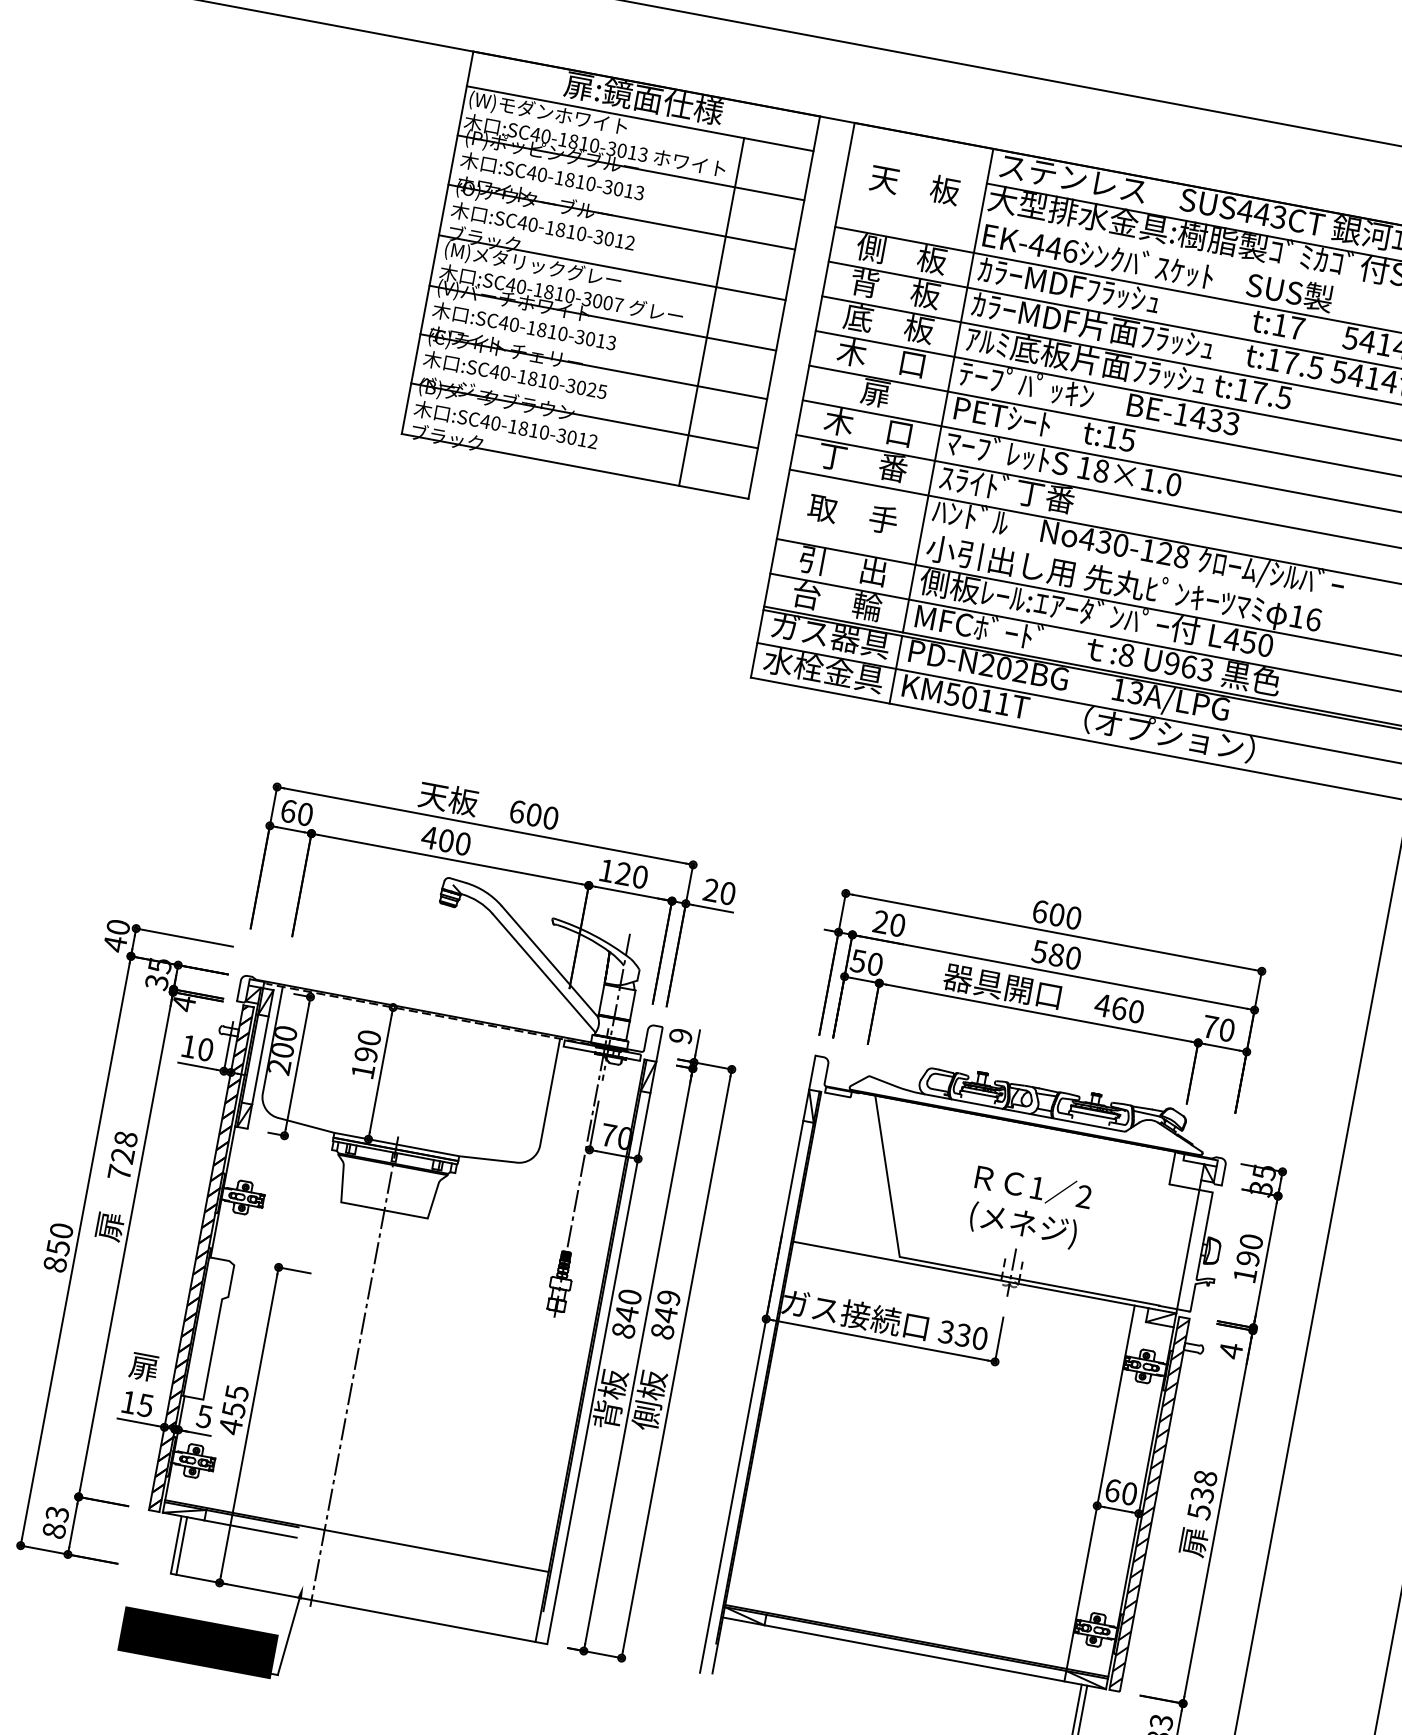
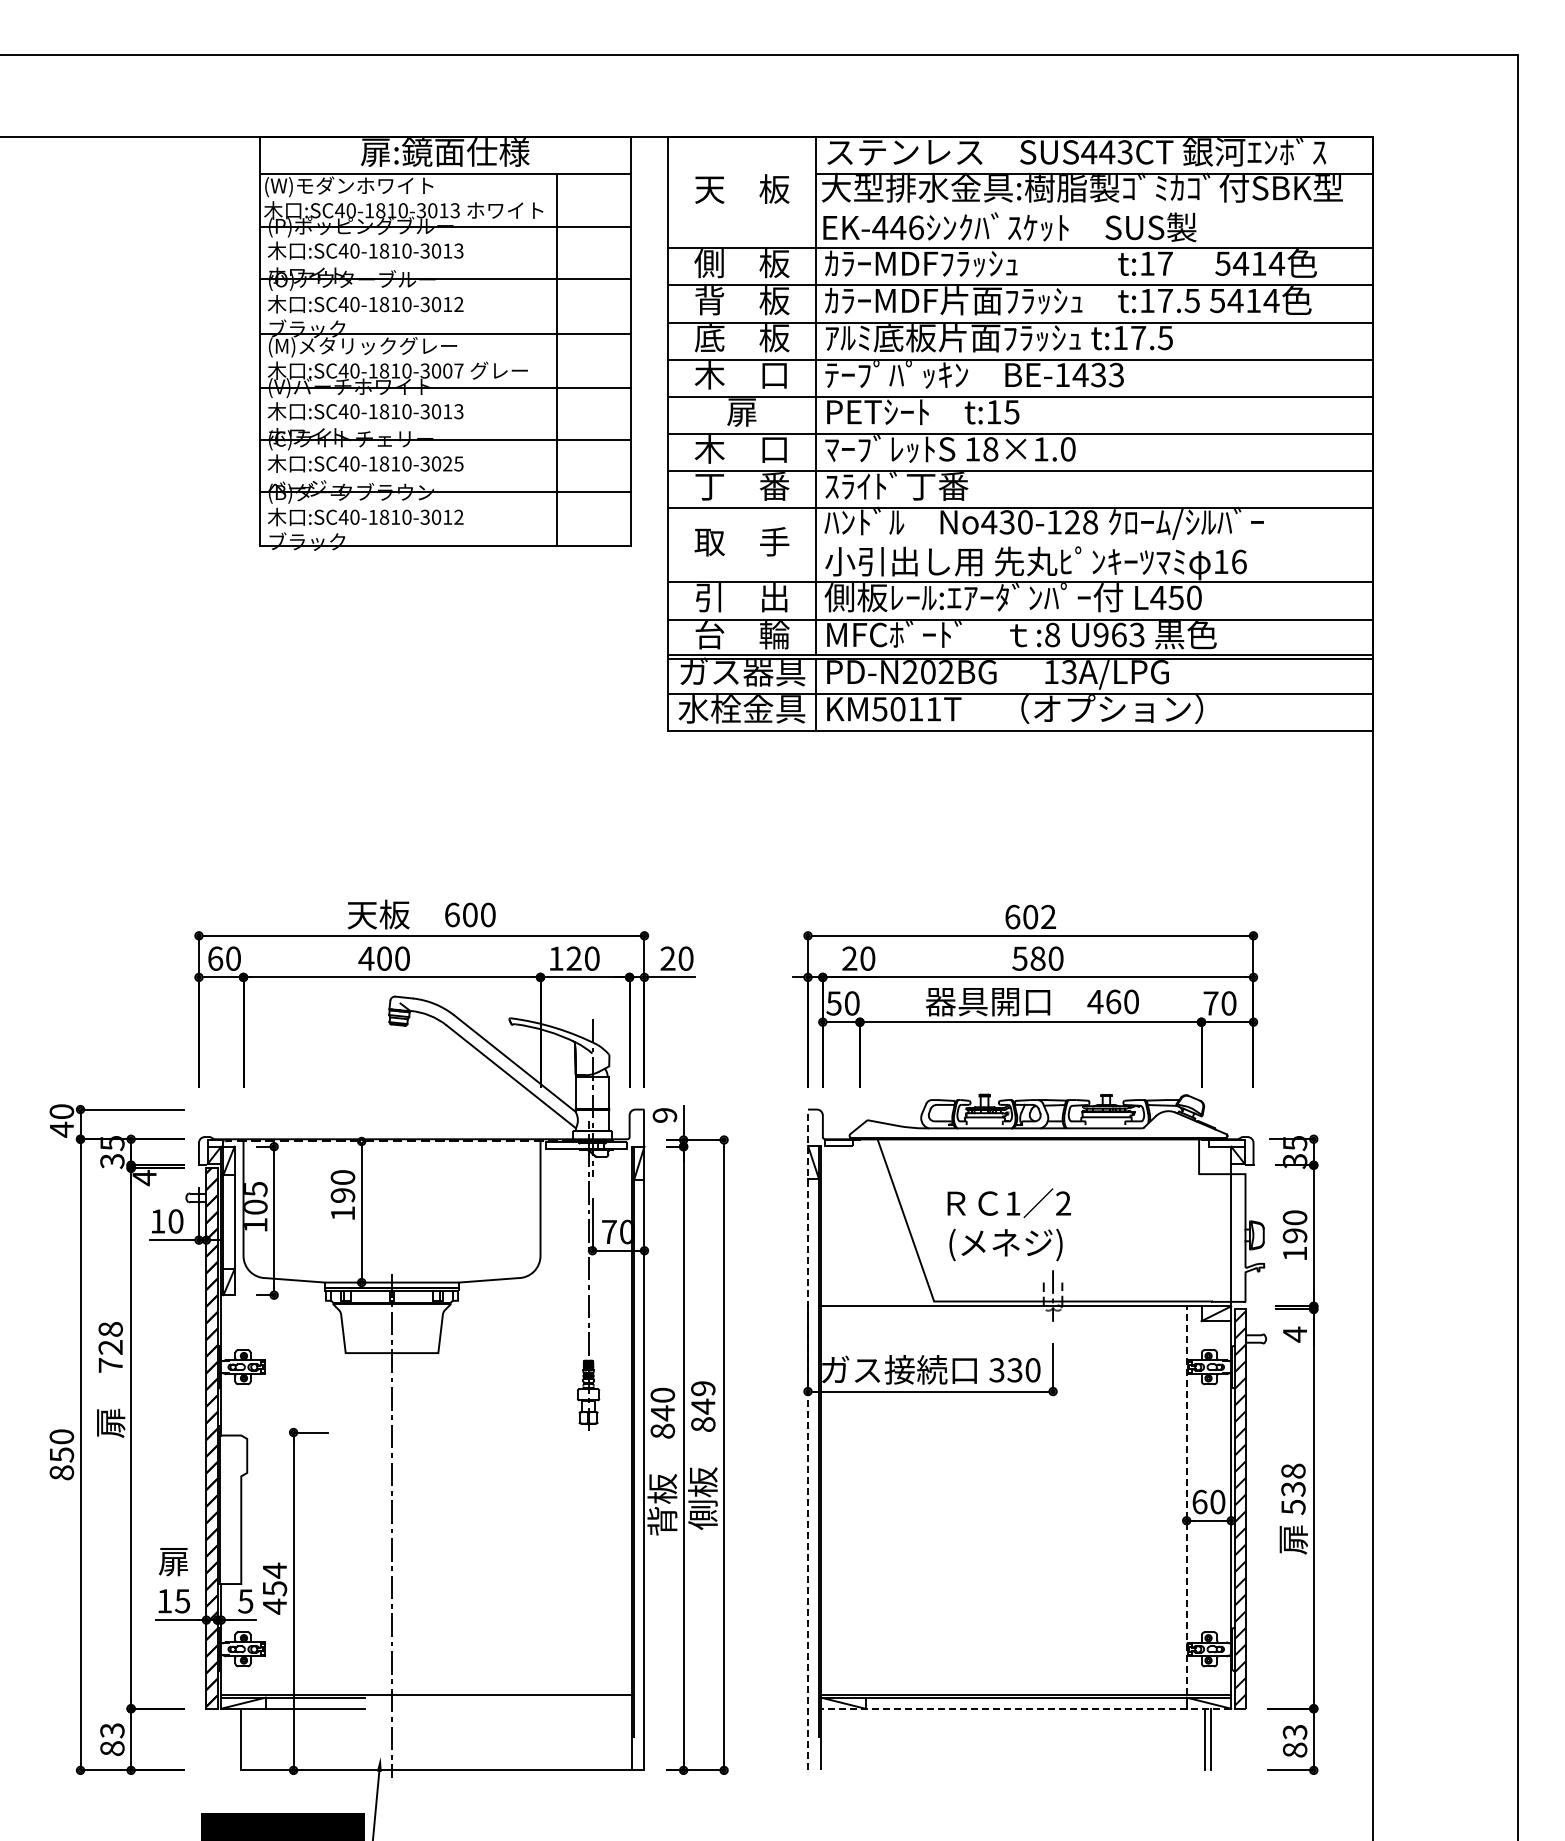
text: (1073, 918) -> (1048, 917), 600 -> 602
text: (282, 1049) -> (255, 1206), 200 -> 105
text: (1029, 1206) -> (1008, 1224), moved
line: (758, 1363) -> (808, 1439), solid -> dashed
text: (237, 1393) -> (275, 1570), 455 -> 454
line: (1100, 1486) -> (1186, 1500), solid -> dashed
line: (182, 1545) -> (247, 1739), removed
line: (913, 1652) -> (1025, 1708), solid -> dashed

